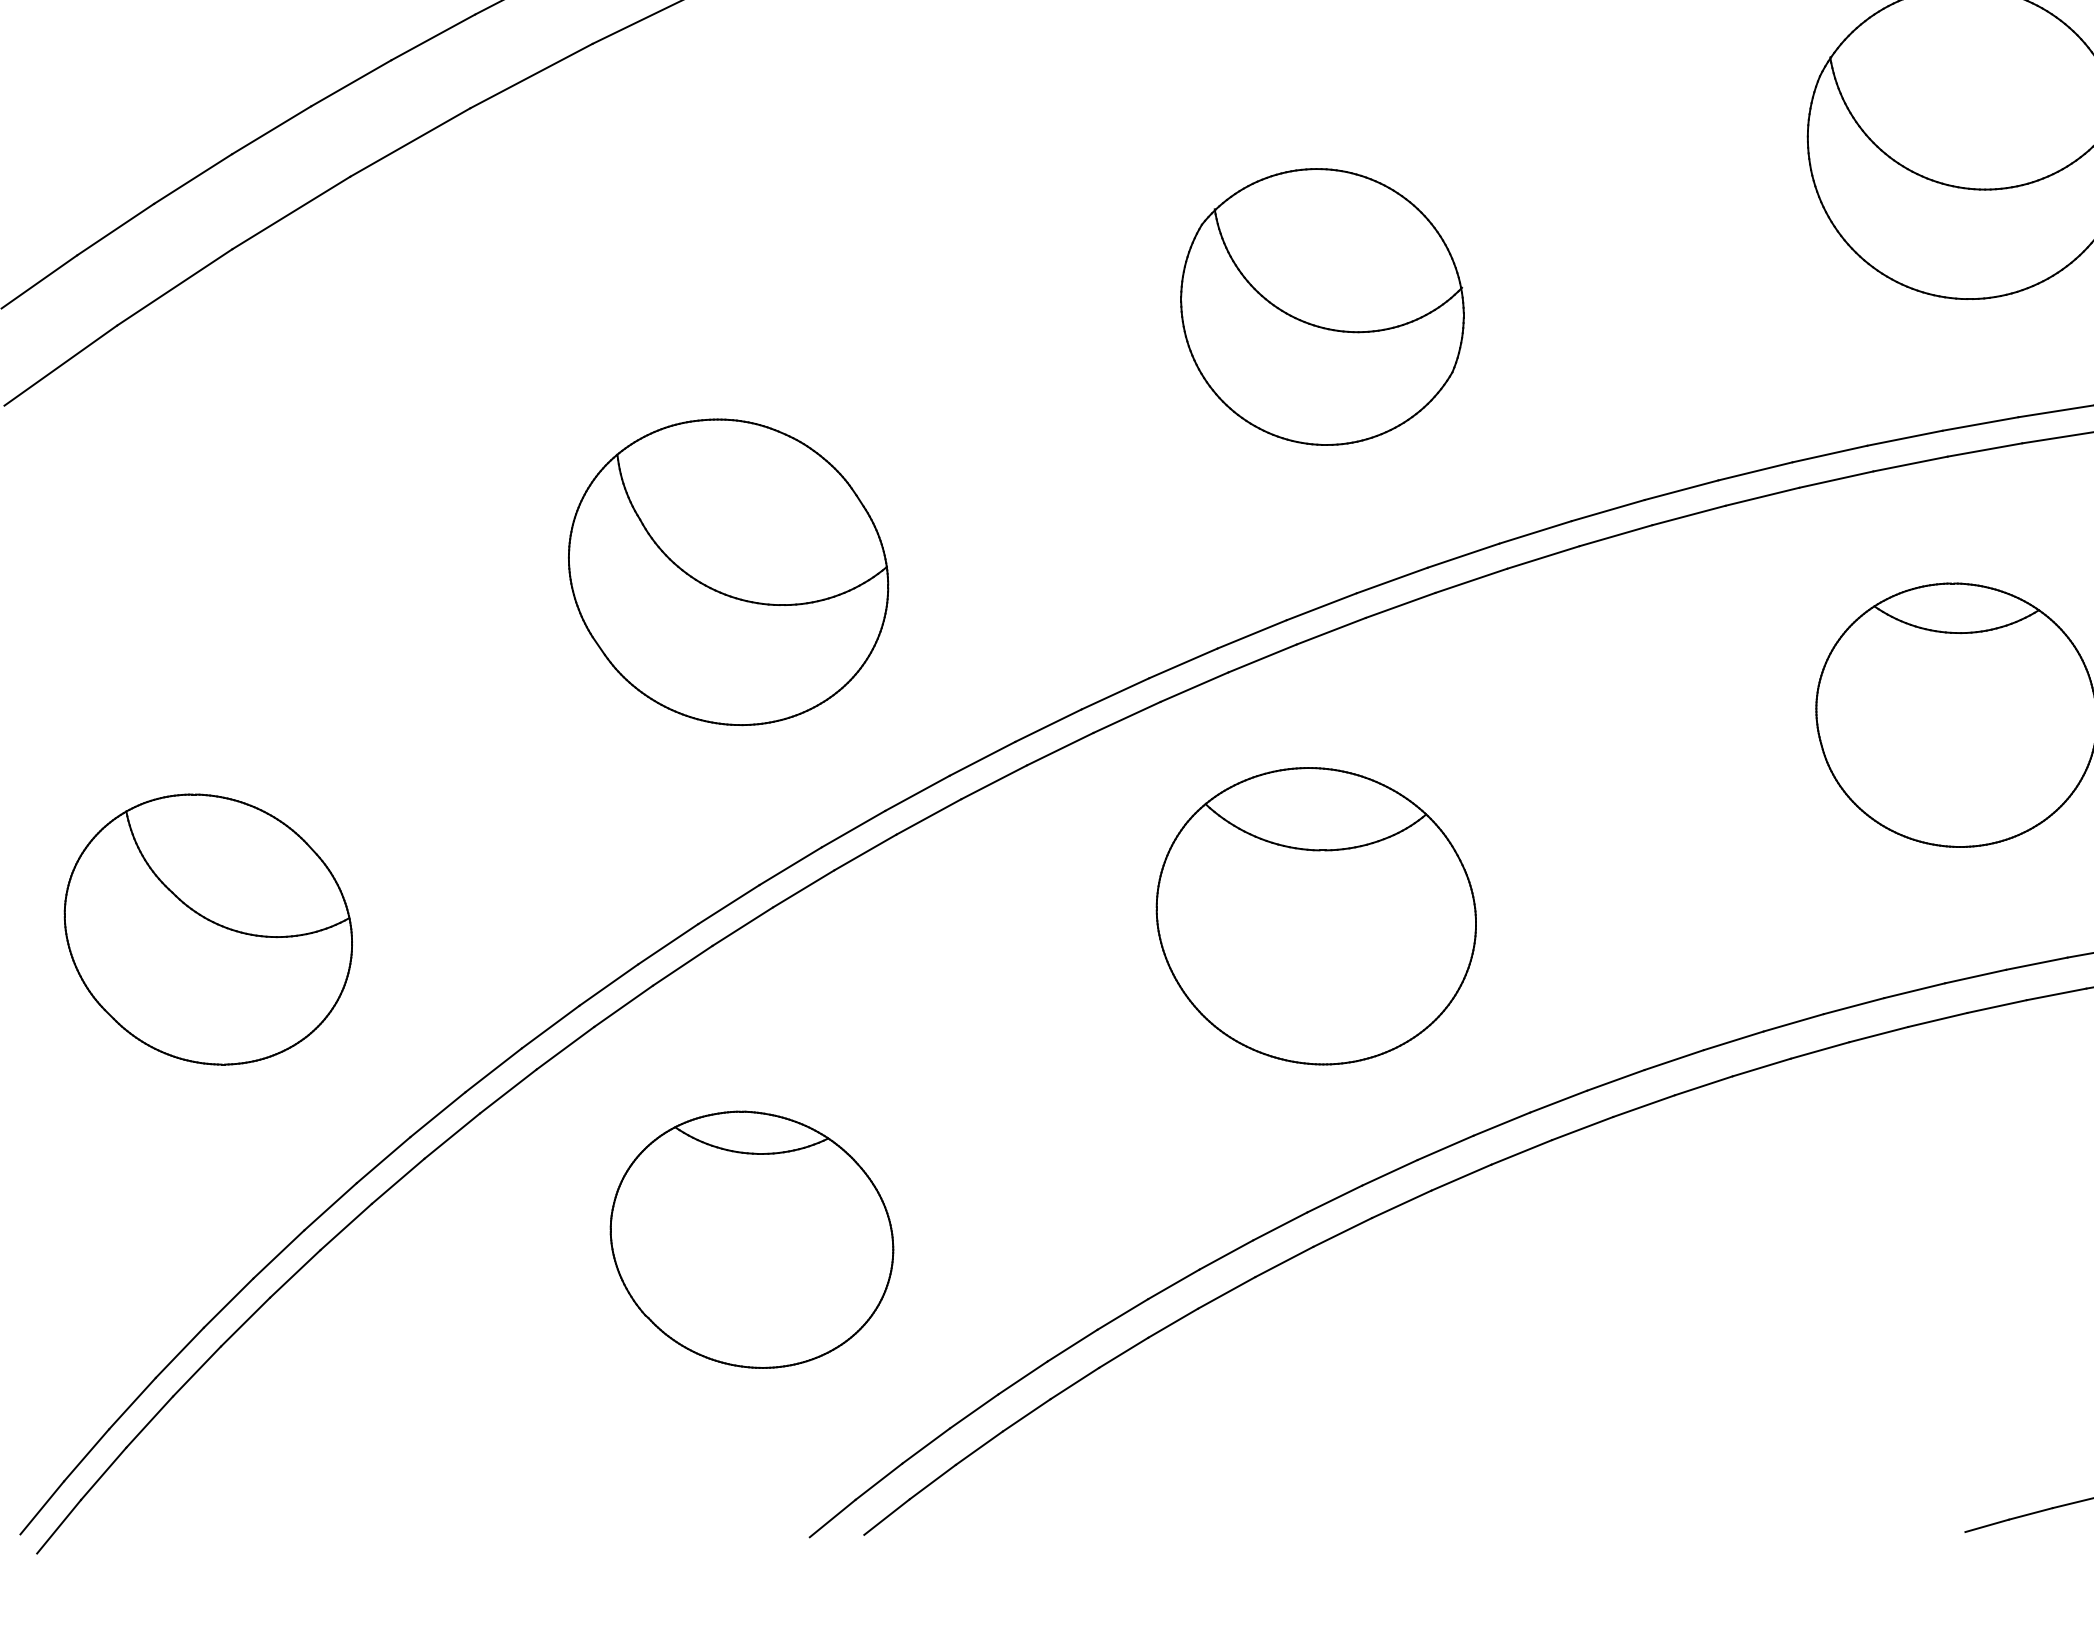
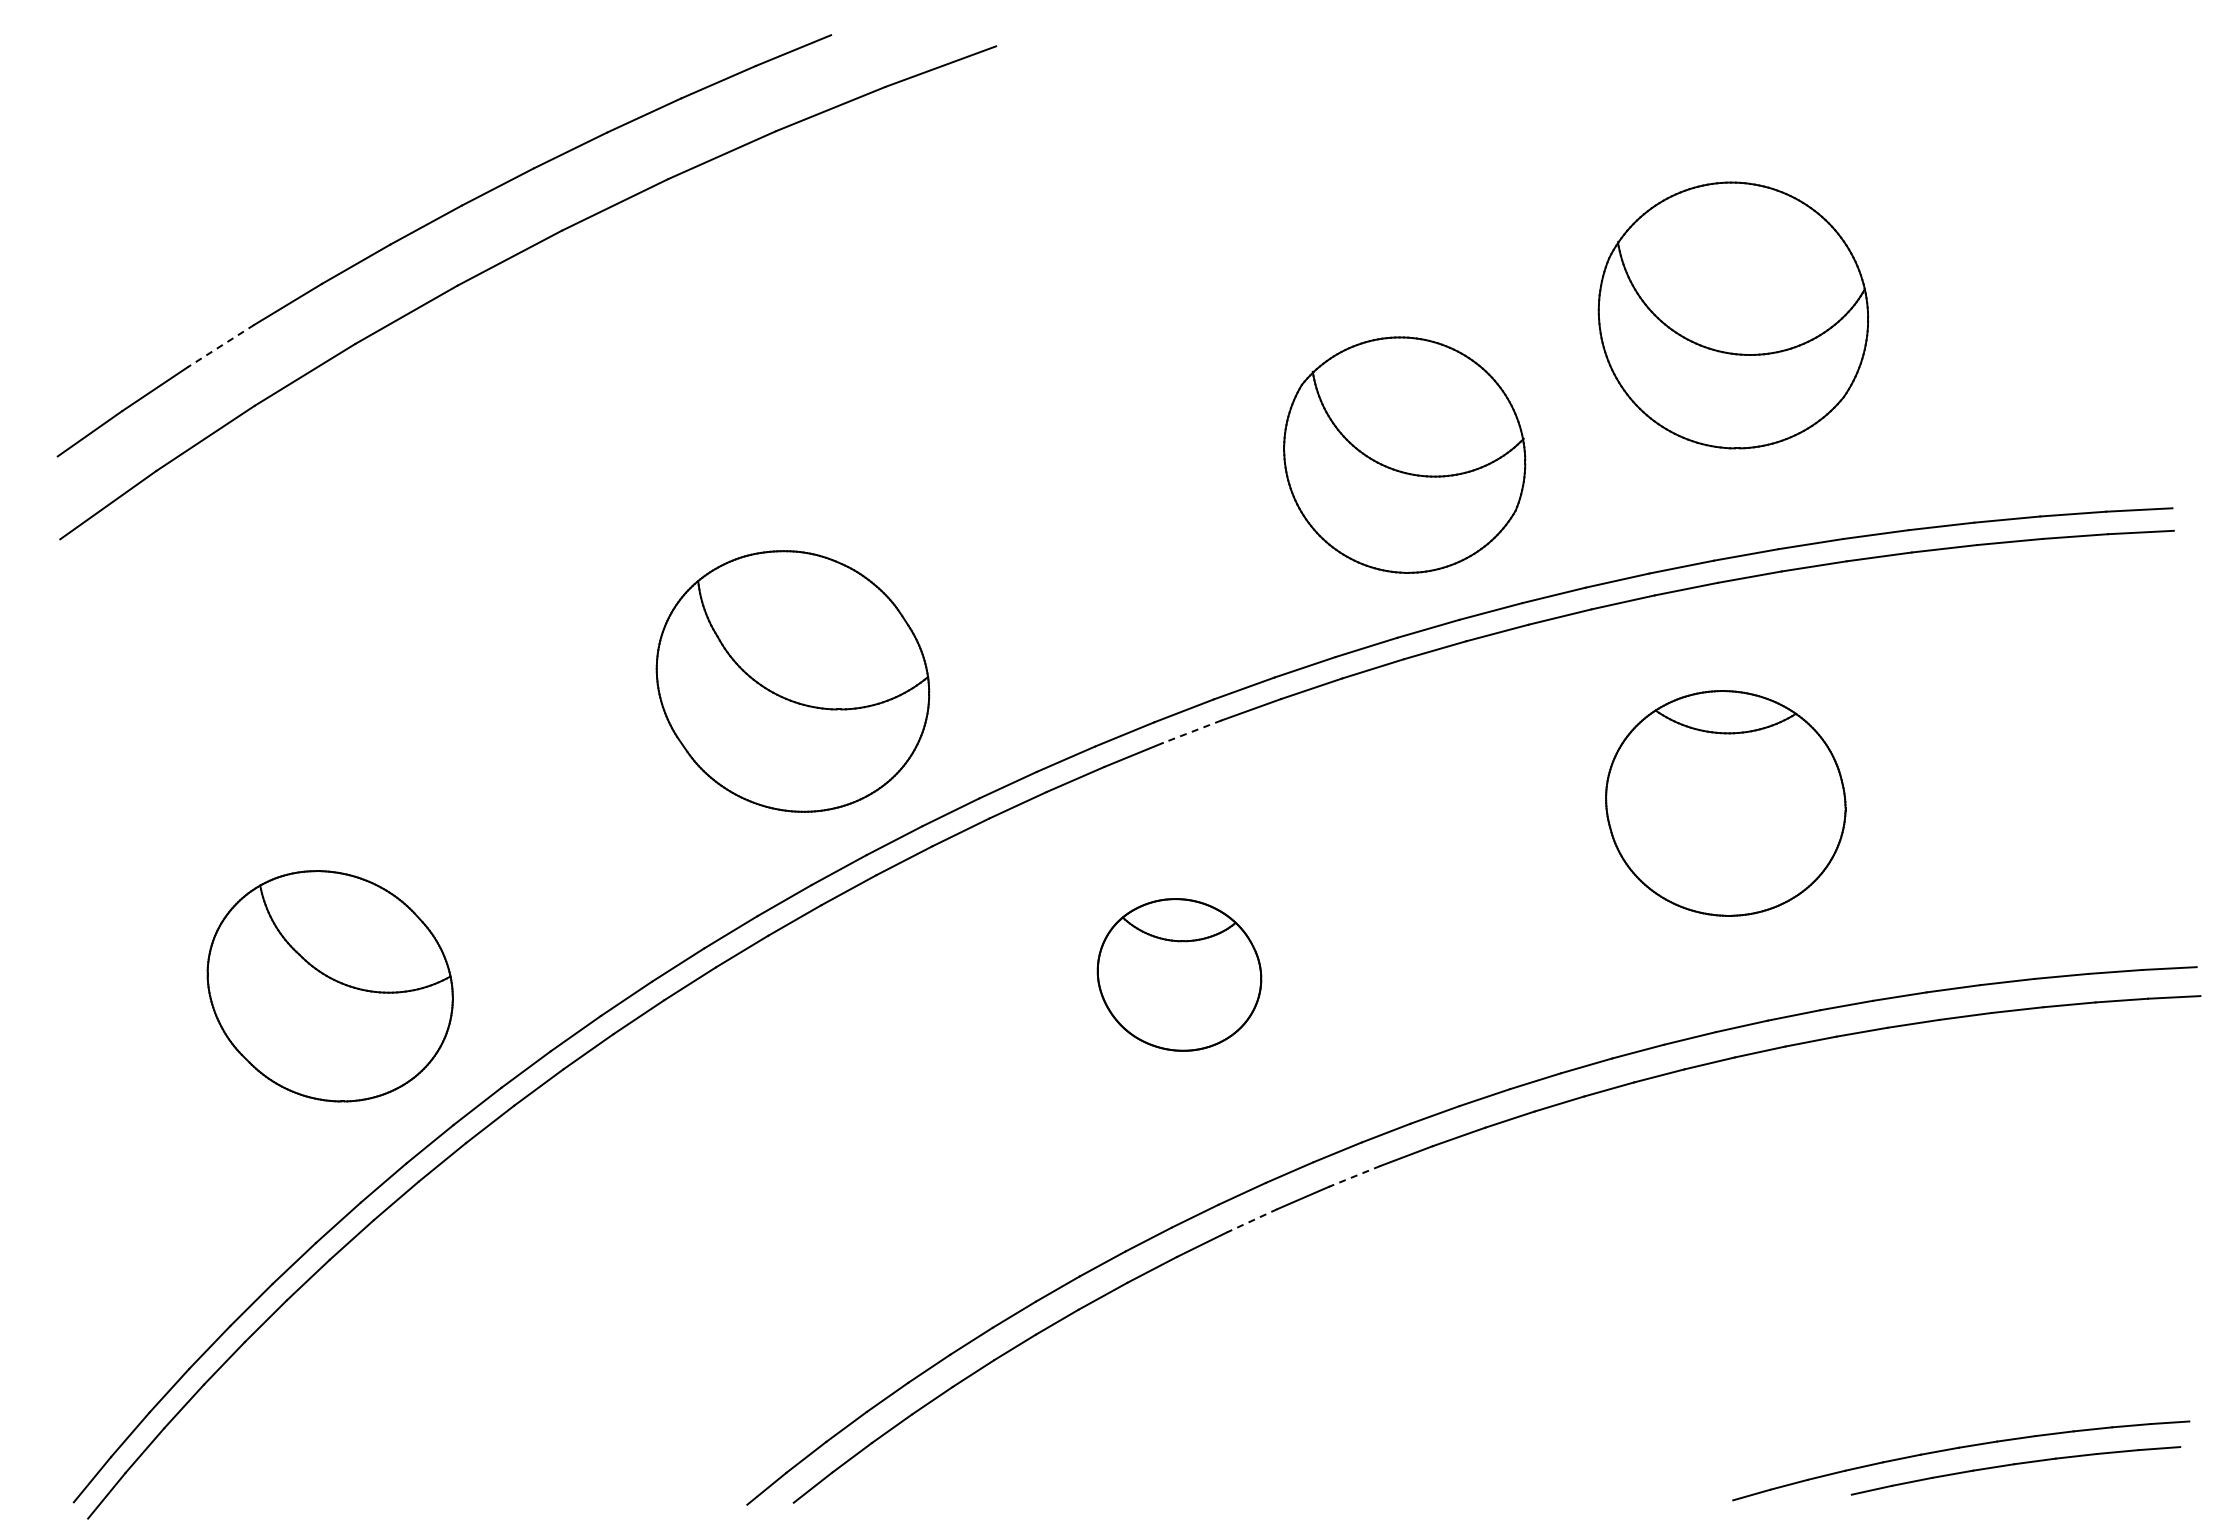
line: (192, 179) -> (220, 346), solid -> dashed
part: (1322, 306) -> (1404, 454), moved
part: (727, 572) -> (792, 681), moved
line: (1331, 630) -> (1192, 731), solid -> dashed
part: (1316, 915) -> (1179, 974), size x0.6
part: (207, 929) -> (329, 986), moved
line: (1521, 1152) -> (1354, 1176), solid -> dashed
line: (1401, 1204) -> (1252, 1220), solid -> dashed
part: (751, 1239) -> (697, 1250), removed

